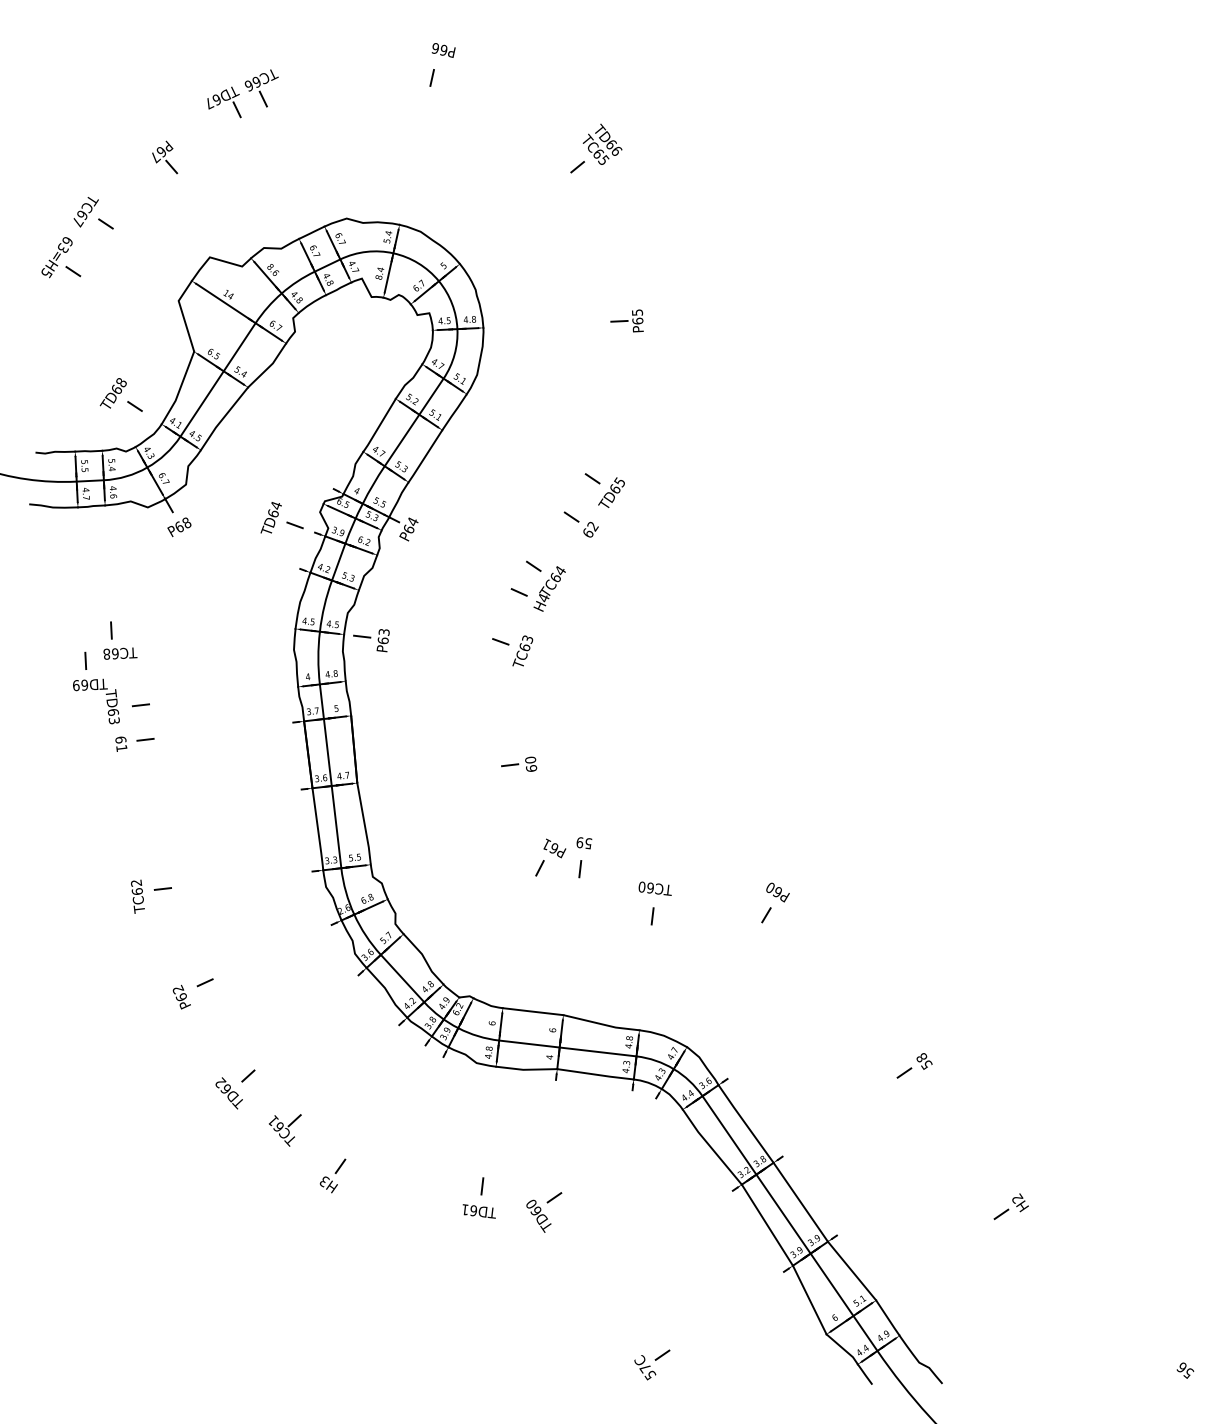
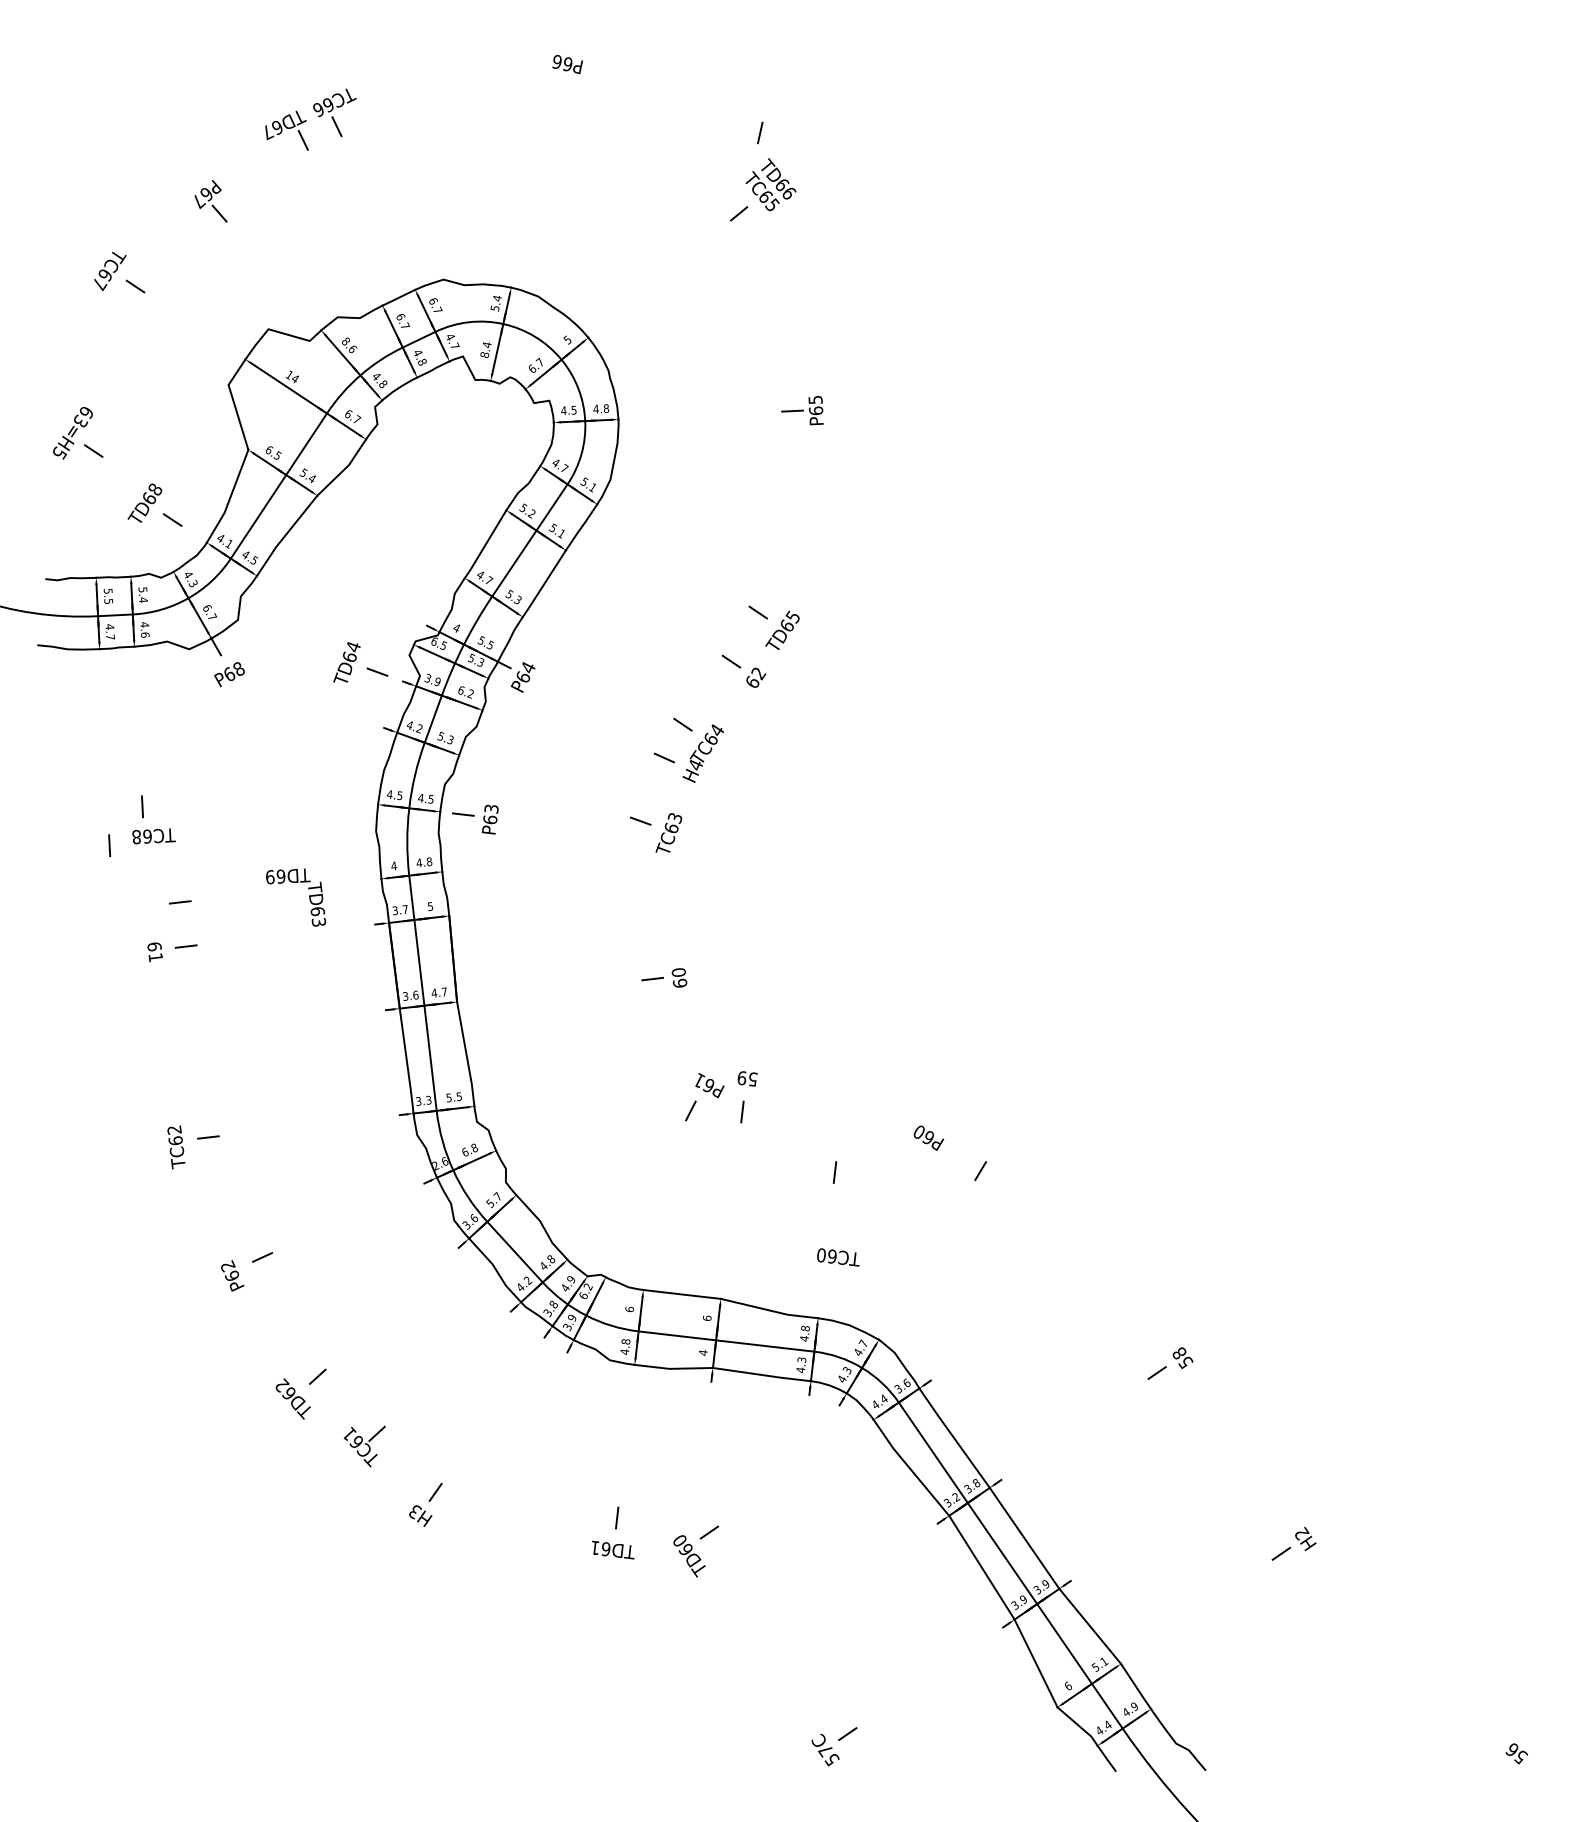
line: (431, 77) -> (759, 132), moved
part: (61, 257) -> (78, 433), moved
text: (96, 701) -> (296, 897), moved
text: (654, 888) -> (837, 1257), moved
text: (777, 892) -> (928, 1138), moved

